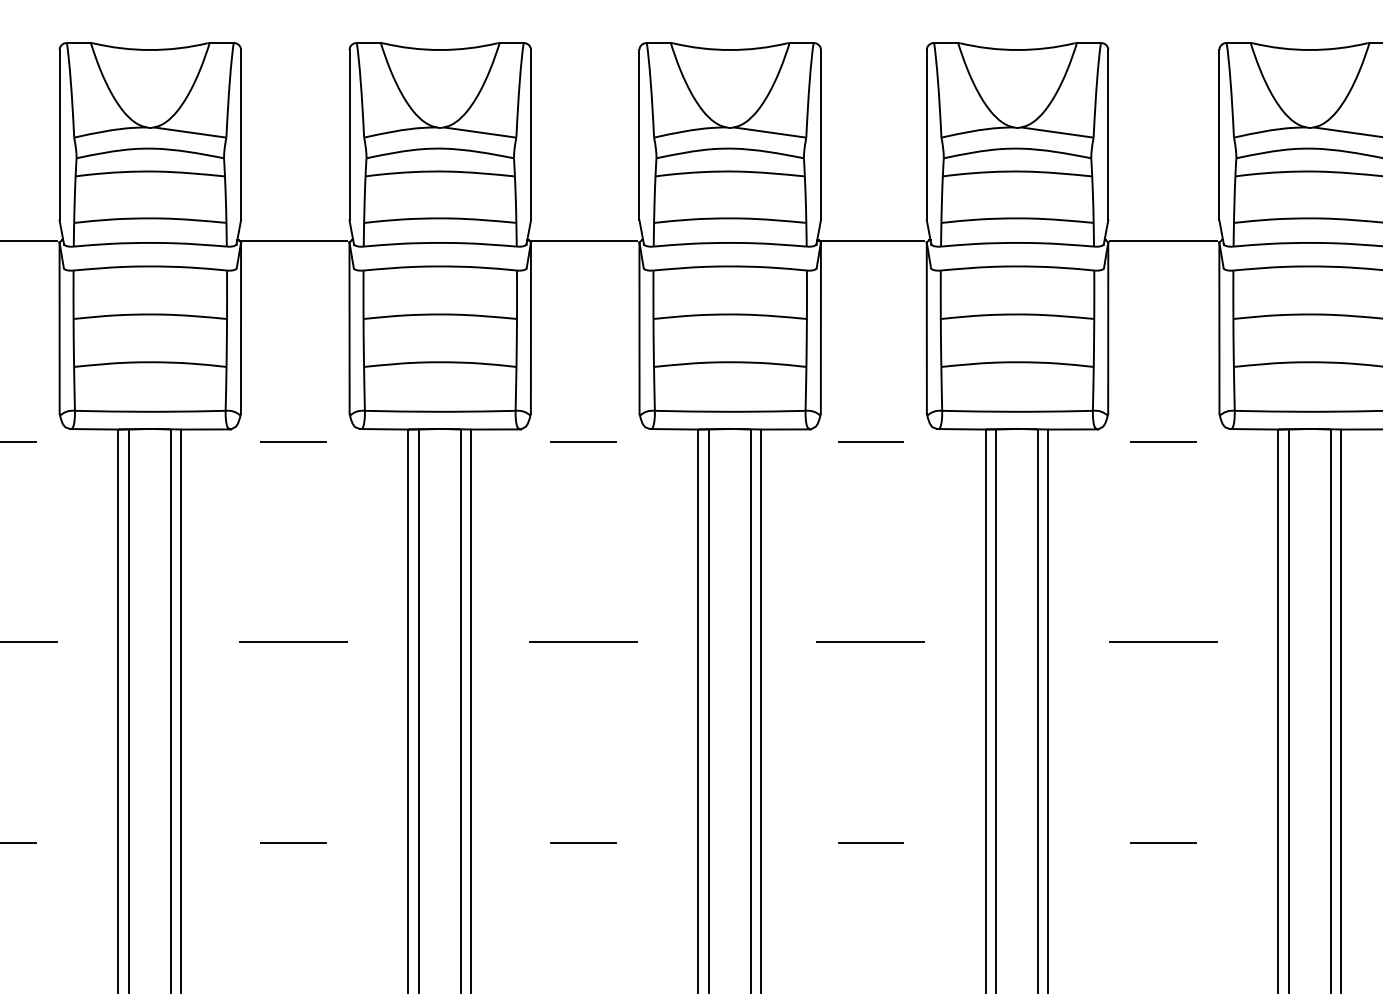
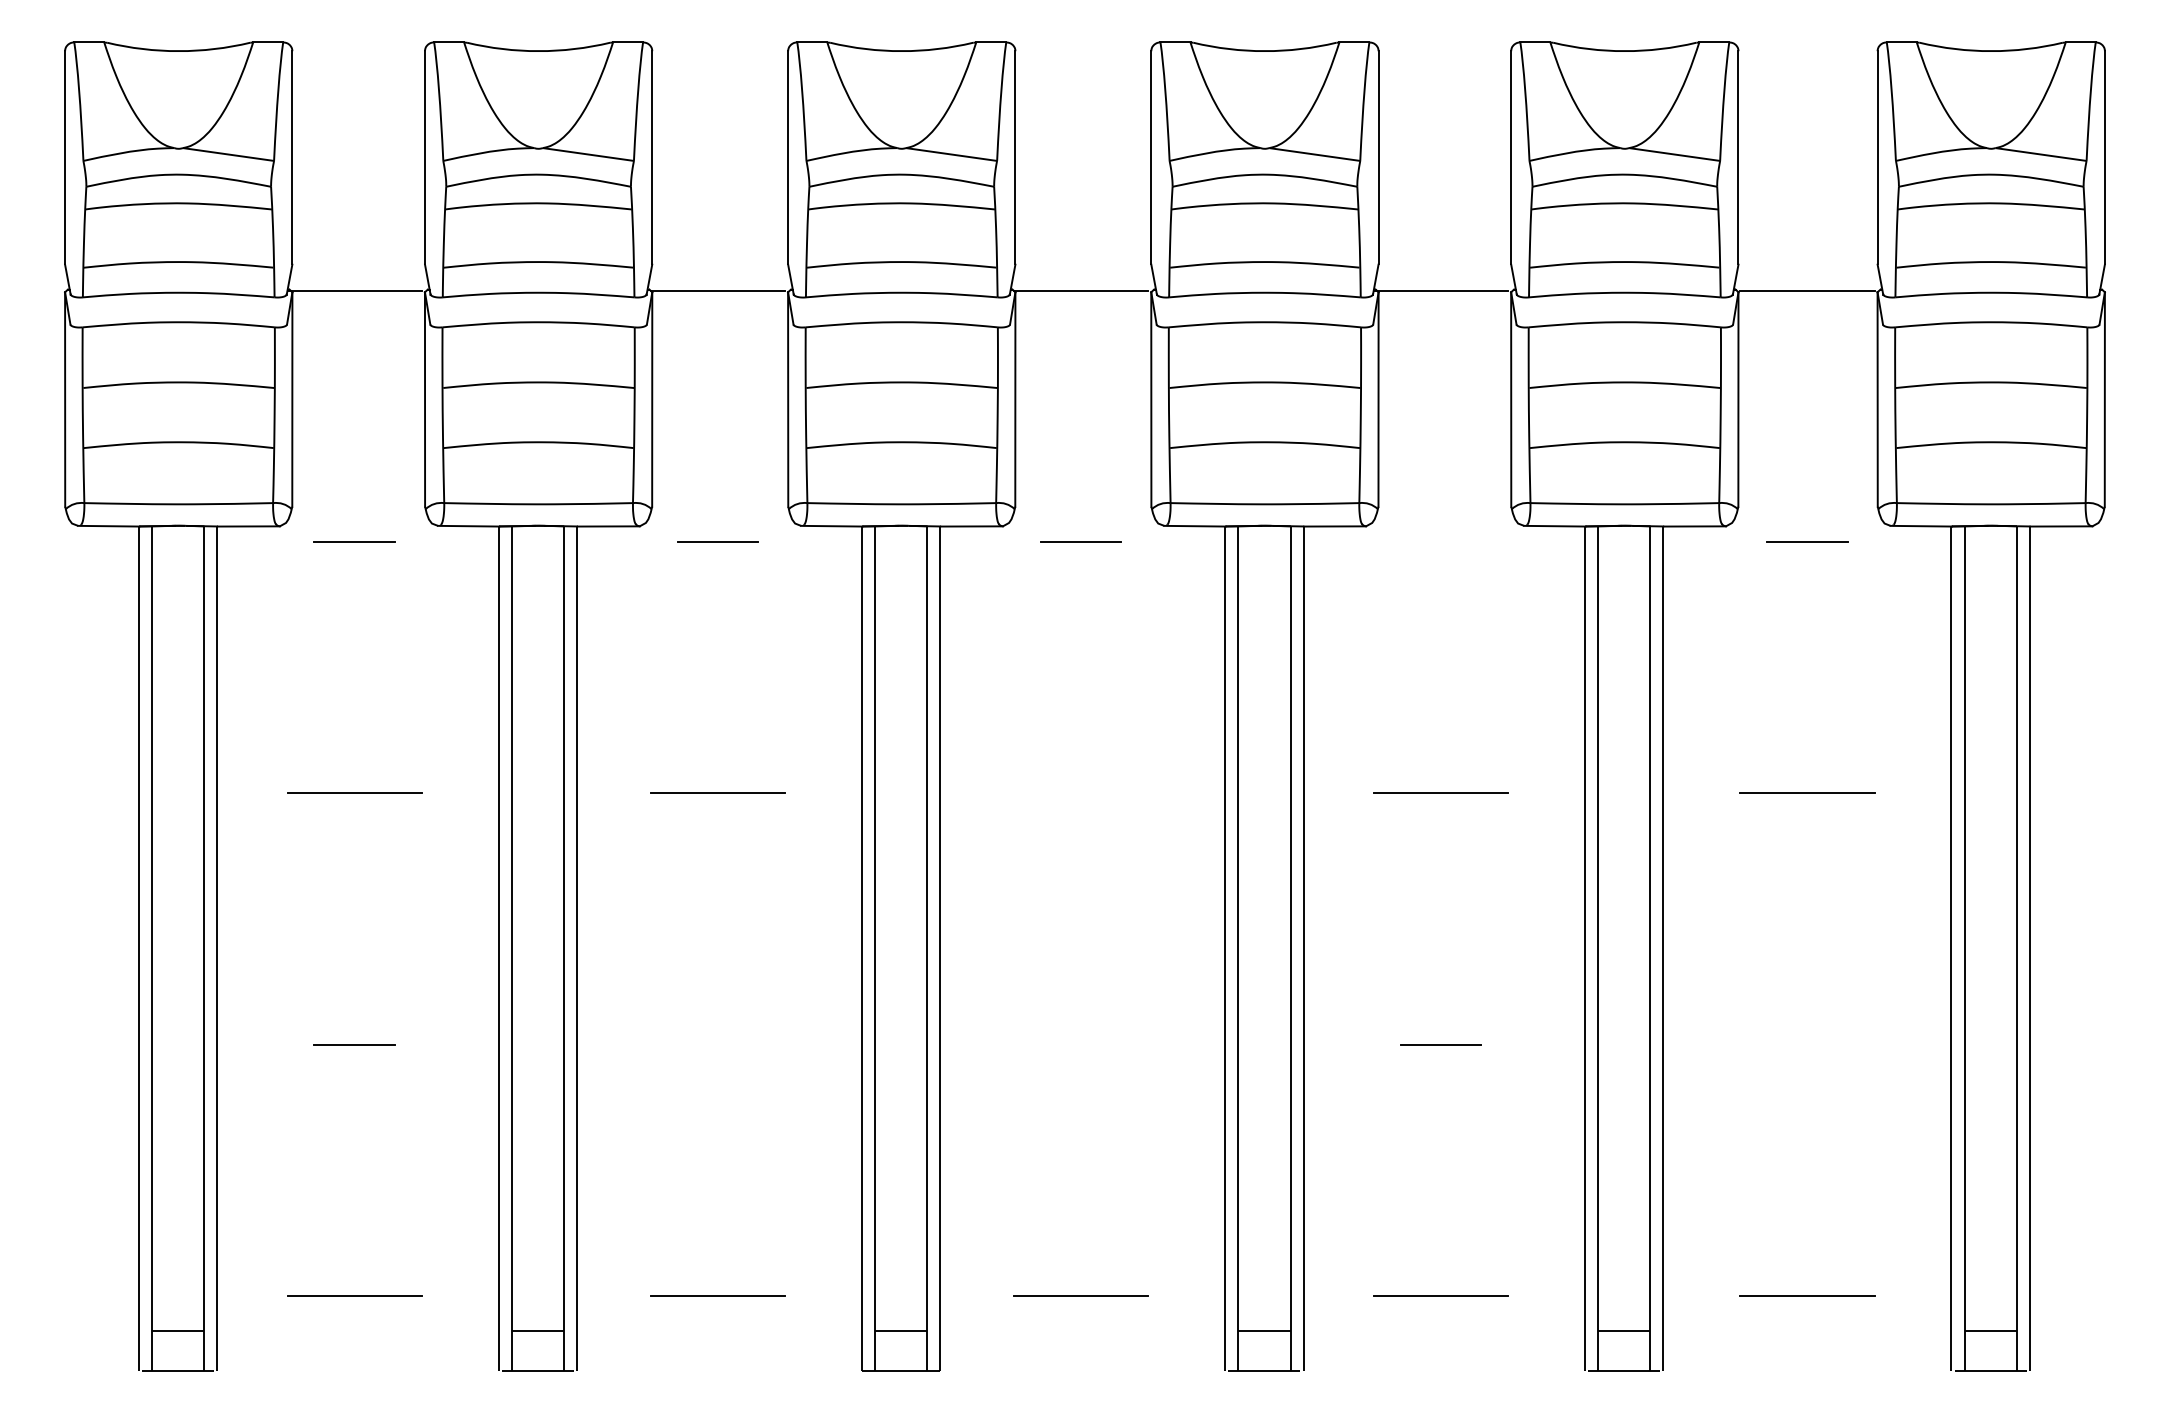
line: (870, 441) -> (1440, 541), removed
line: (582, 642) -> (1080, 793), removed
line: (293, 843) -> (717, 1044), removed
line: (582, 843) -> (1080, 1044), removed
line: (1163, 843) -> (1807, 1044), removed

